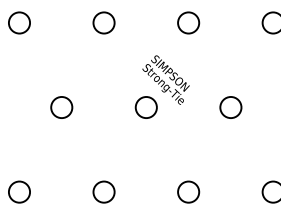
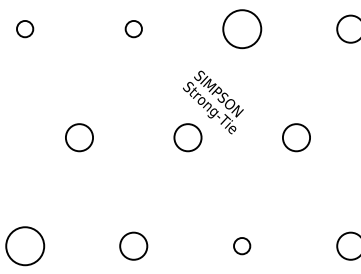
circle: (18, 22) -> (24, 28), size x0.6
circle: (103, 22) -> (133, 28), size x0.6
circle: (188, 22) -> (241, 28), size x1.4
circle: (18, 191) -> (24, 245), size x1.4
circle: (188, 191) -> (241, 245), size x0.6

